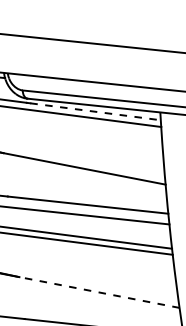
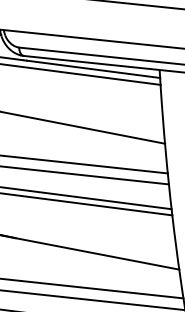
line: (95, 111) -> (93, 69), dashed -> solid
line: (99, 292) -> (97, 253), dashed -> solid

